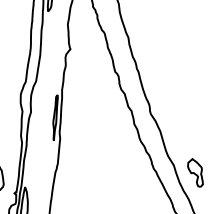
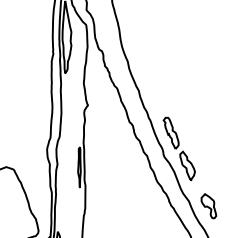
part: (167, 105) -> (178, 148), added

